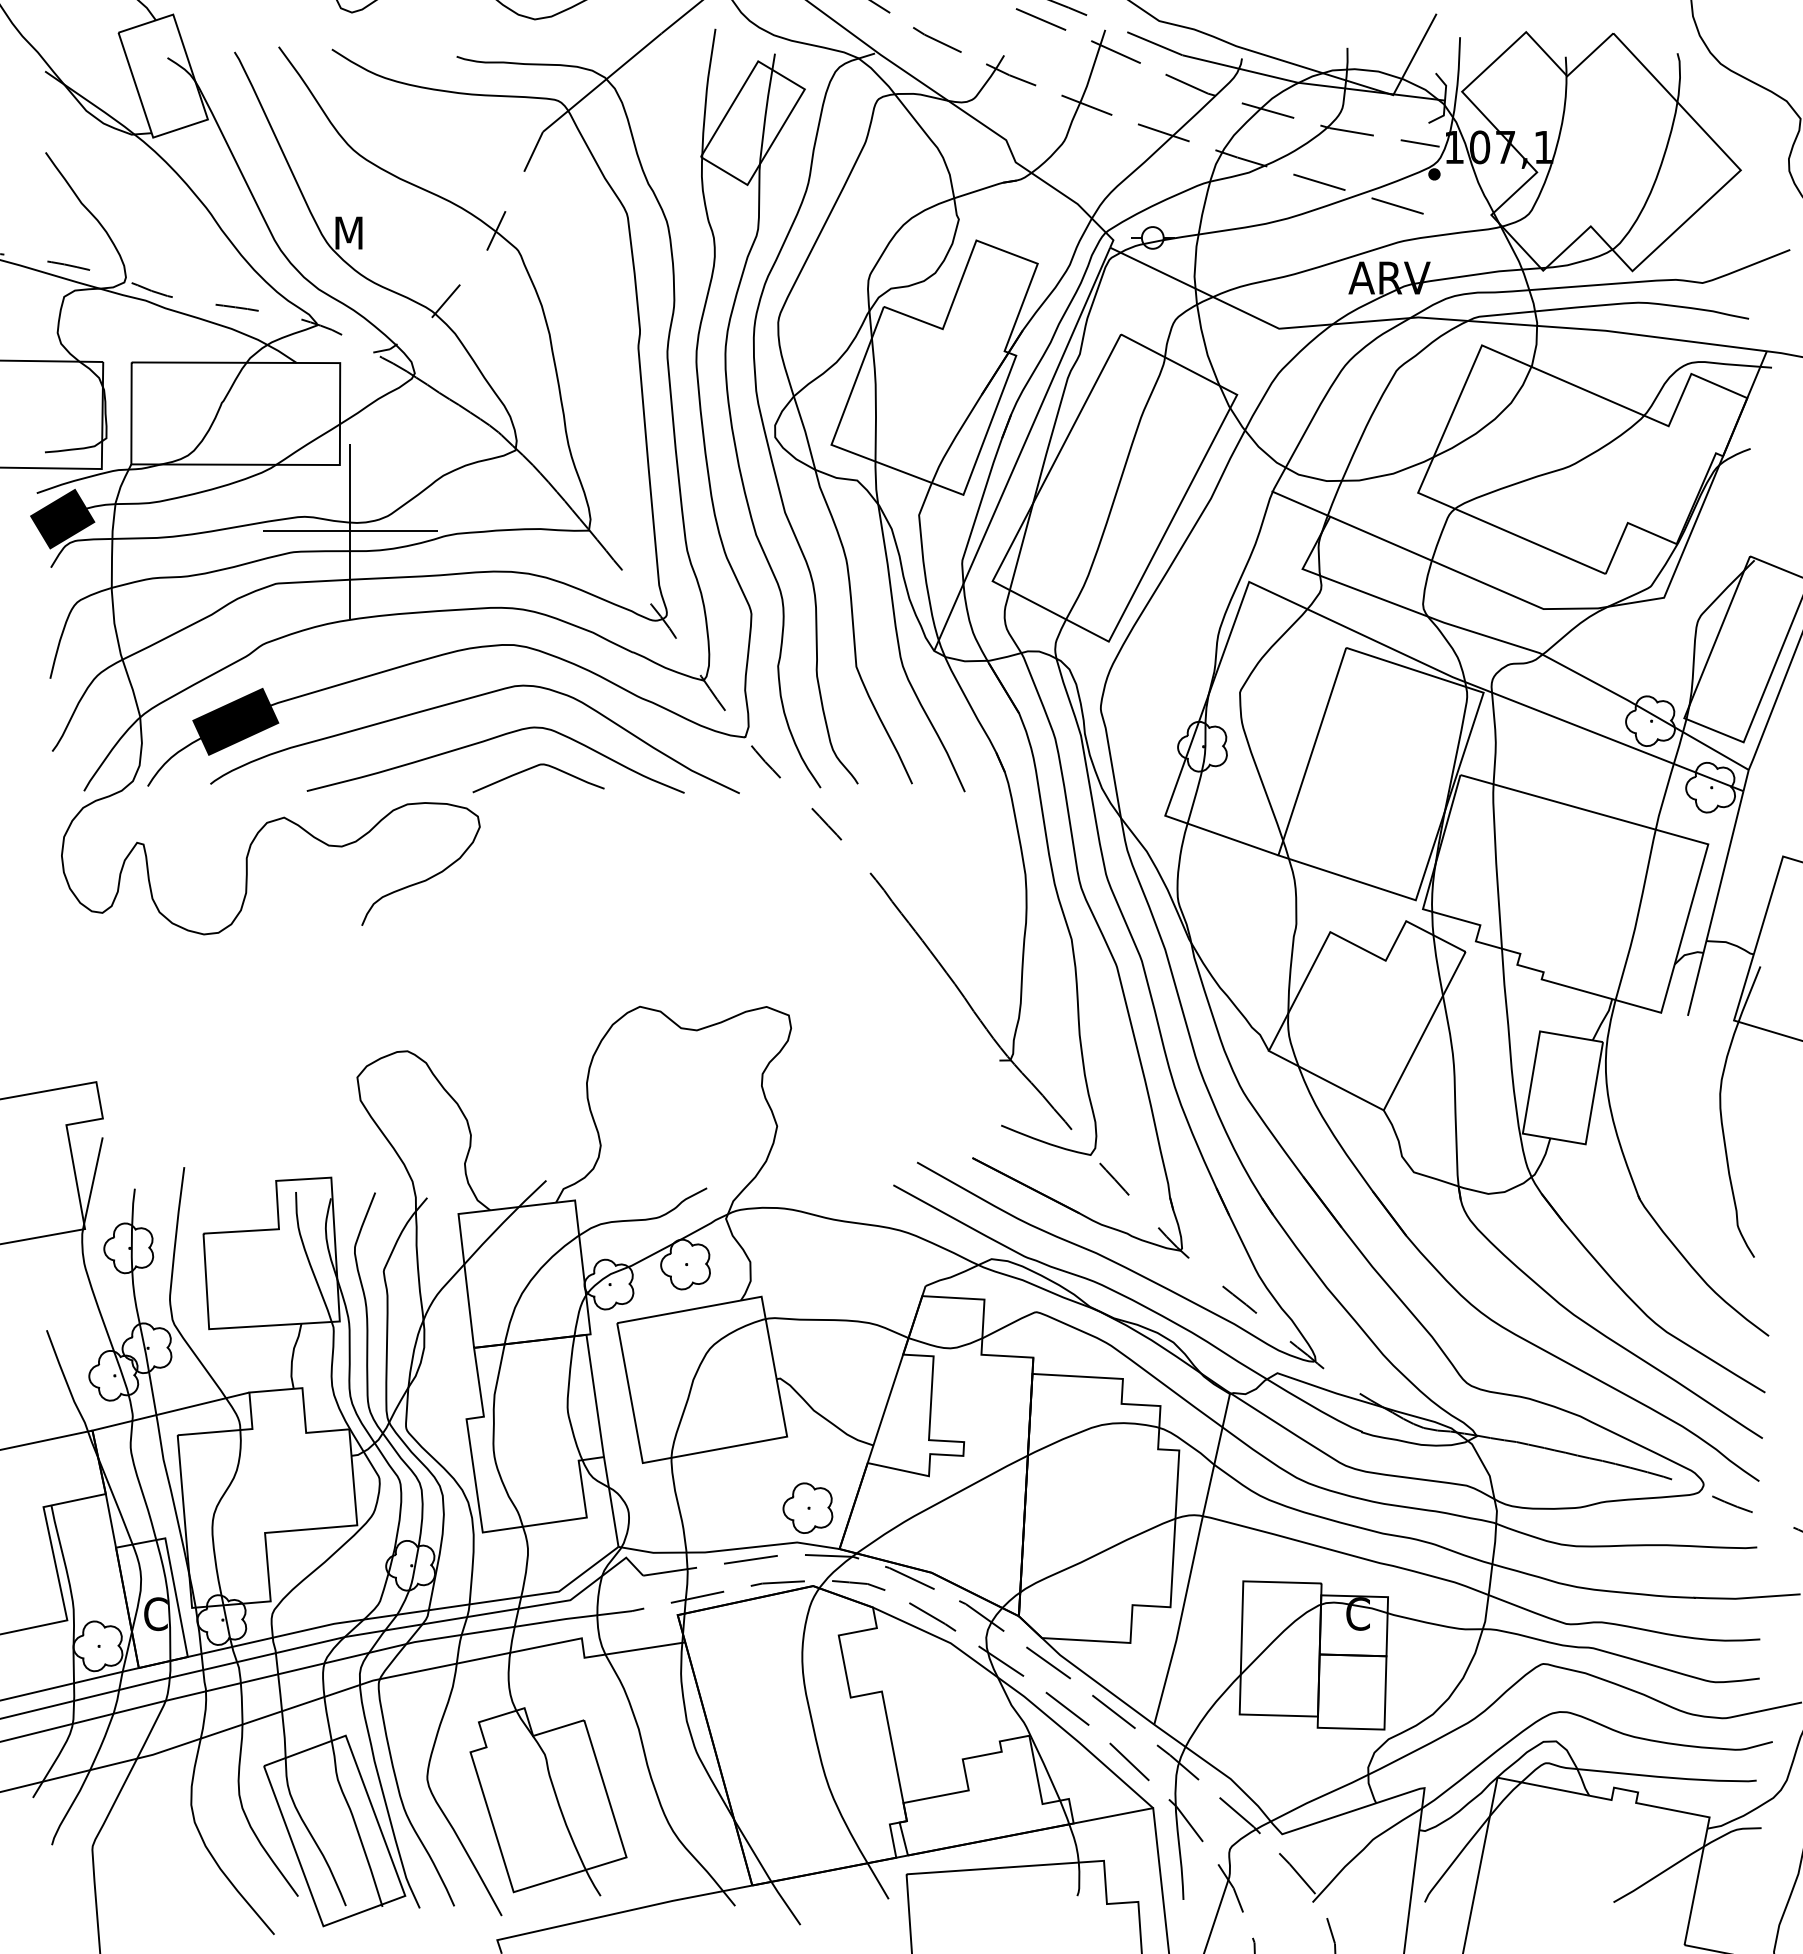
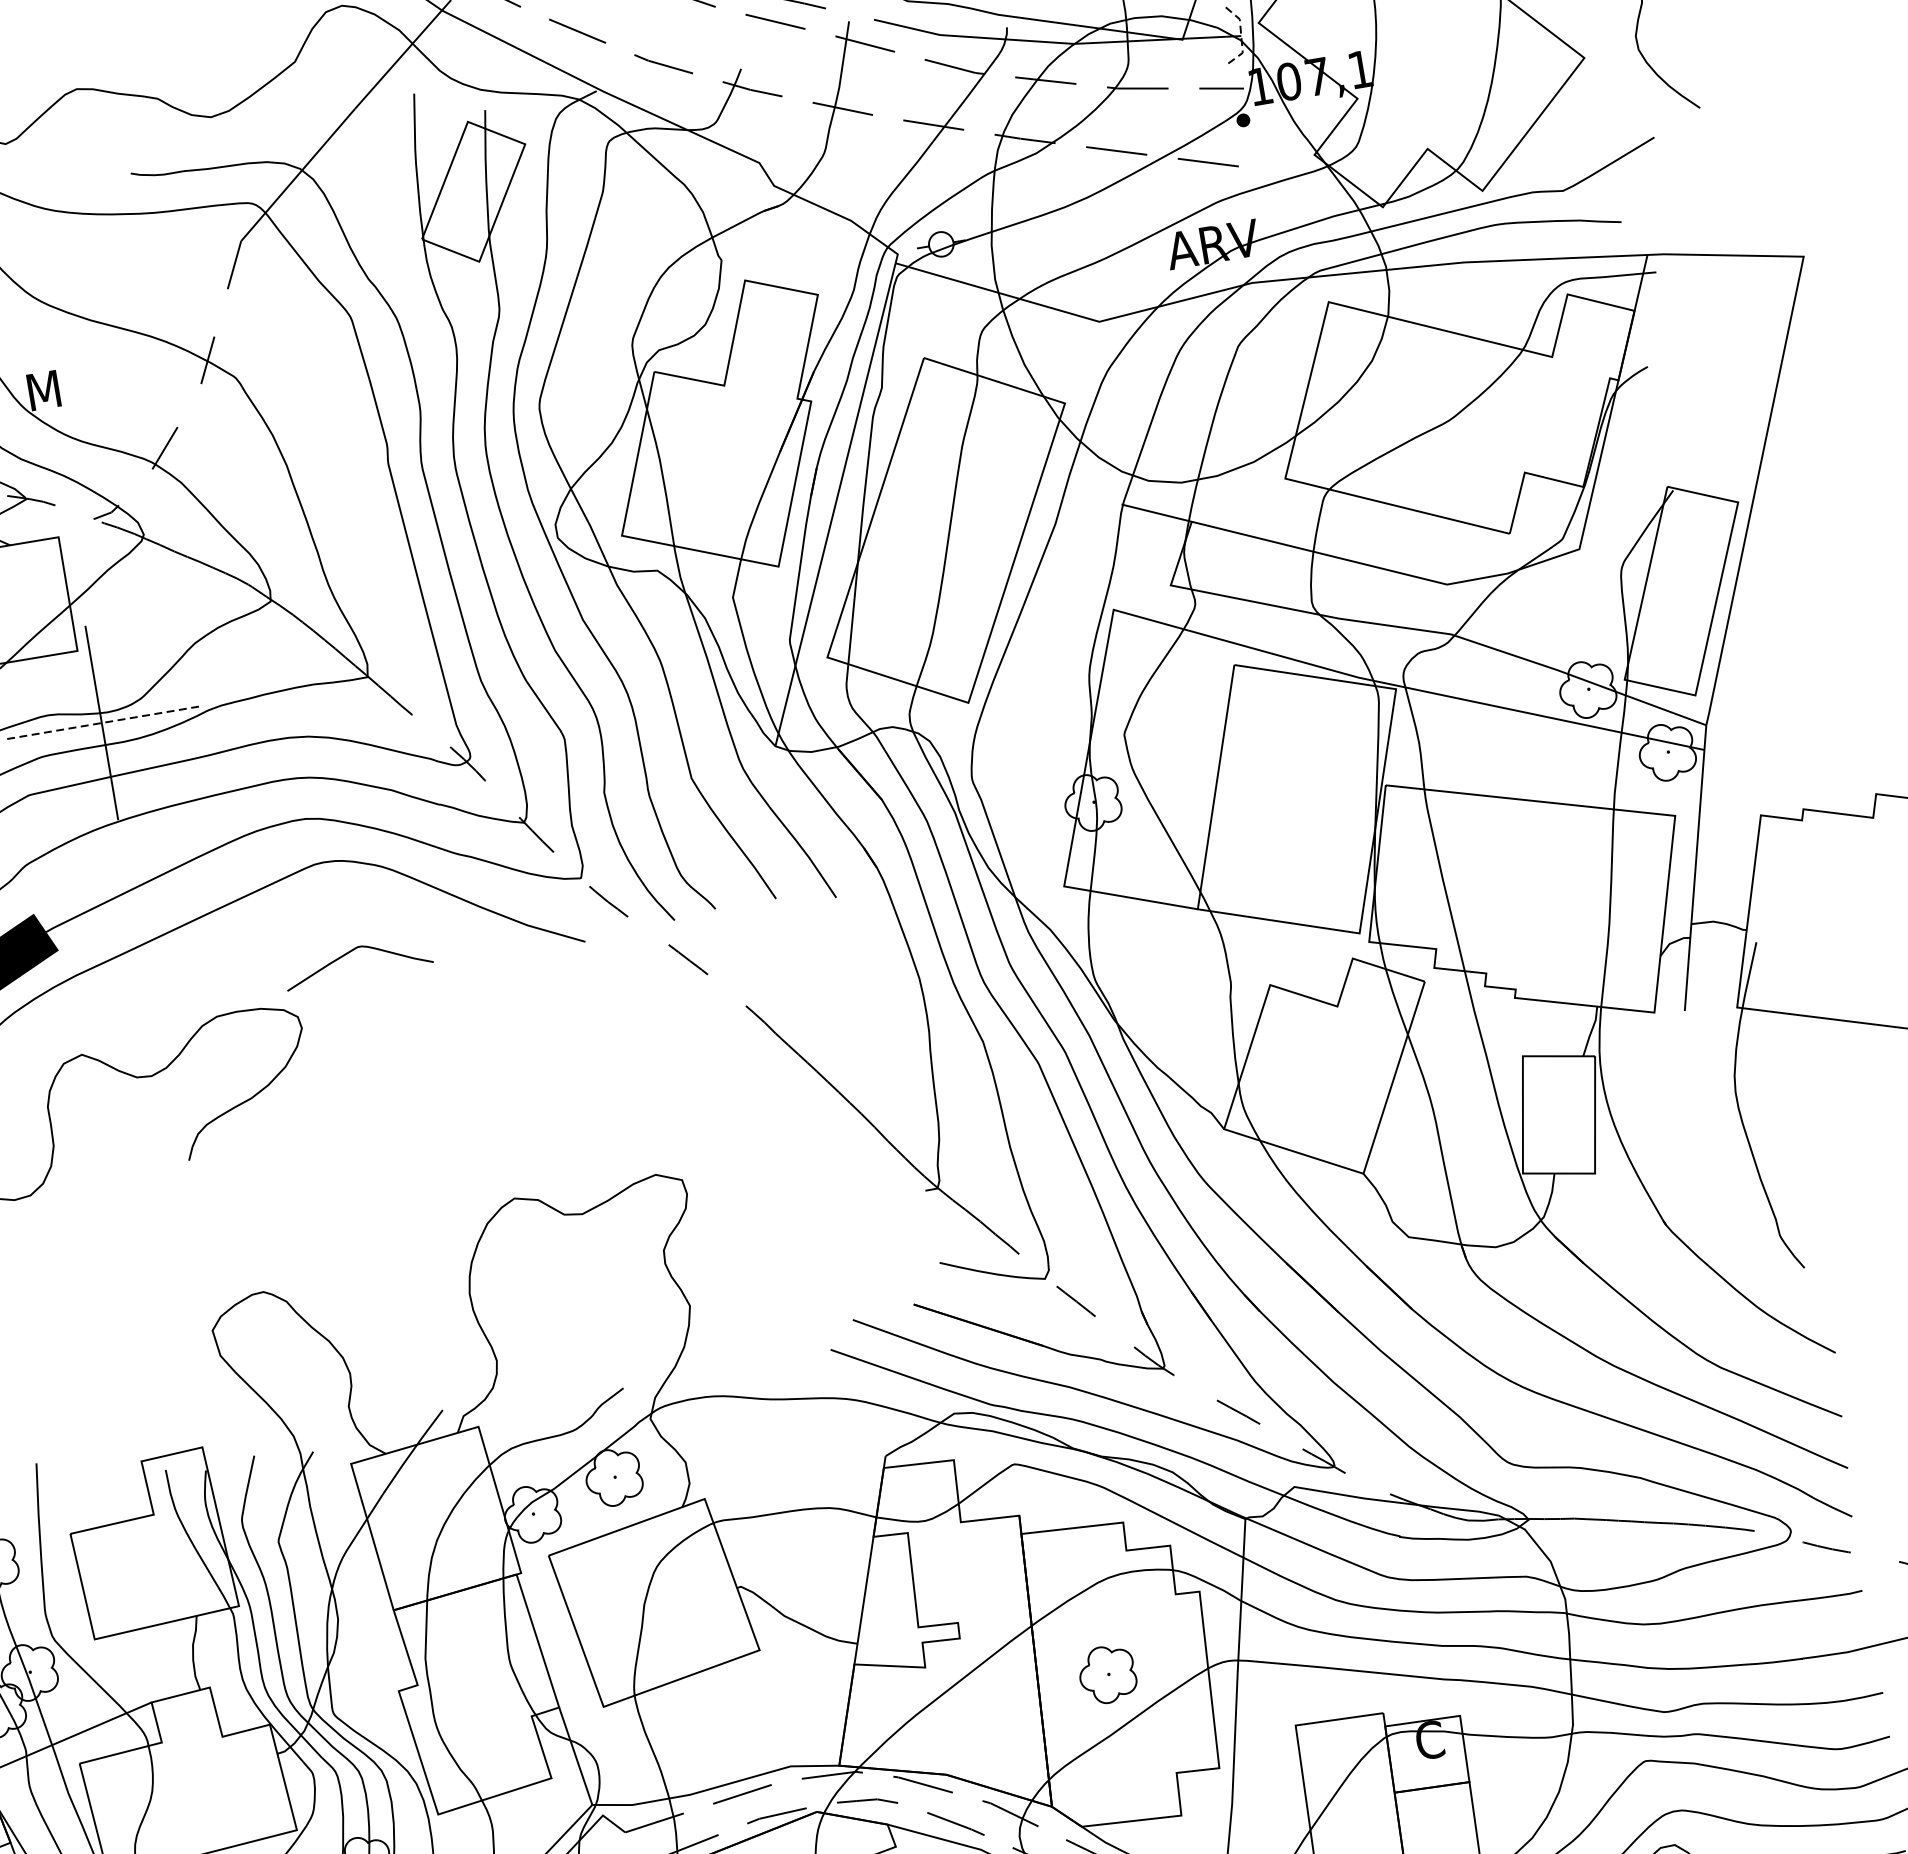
line: (1444, 101) -> (1240, 37), solid -> dashed
line: (349, 531) -> (100, 723), solid -> dashed
curve: (489, 740) -> (296, 929), removed
part: (807, 1507) -> (1107, 1673), moved

